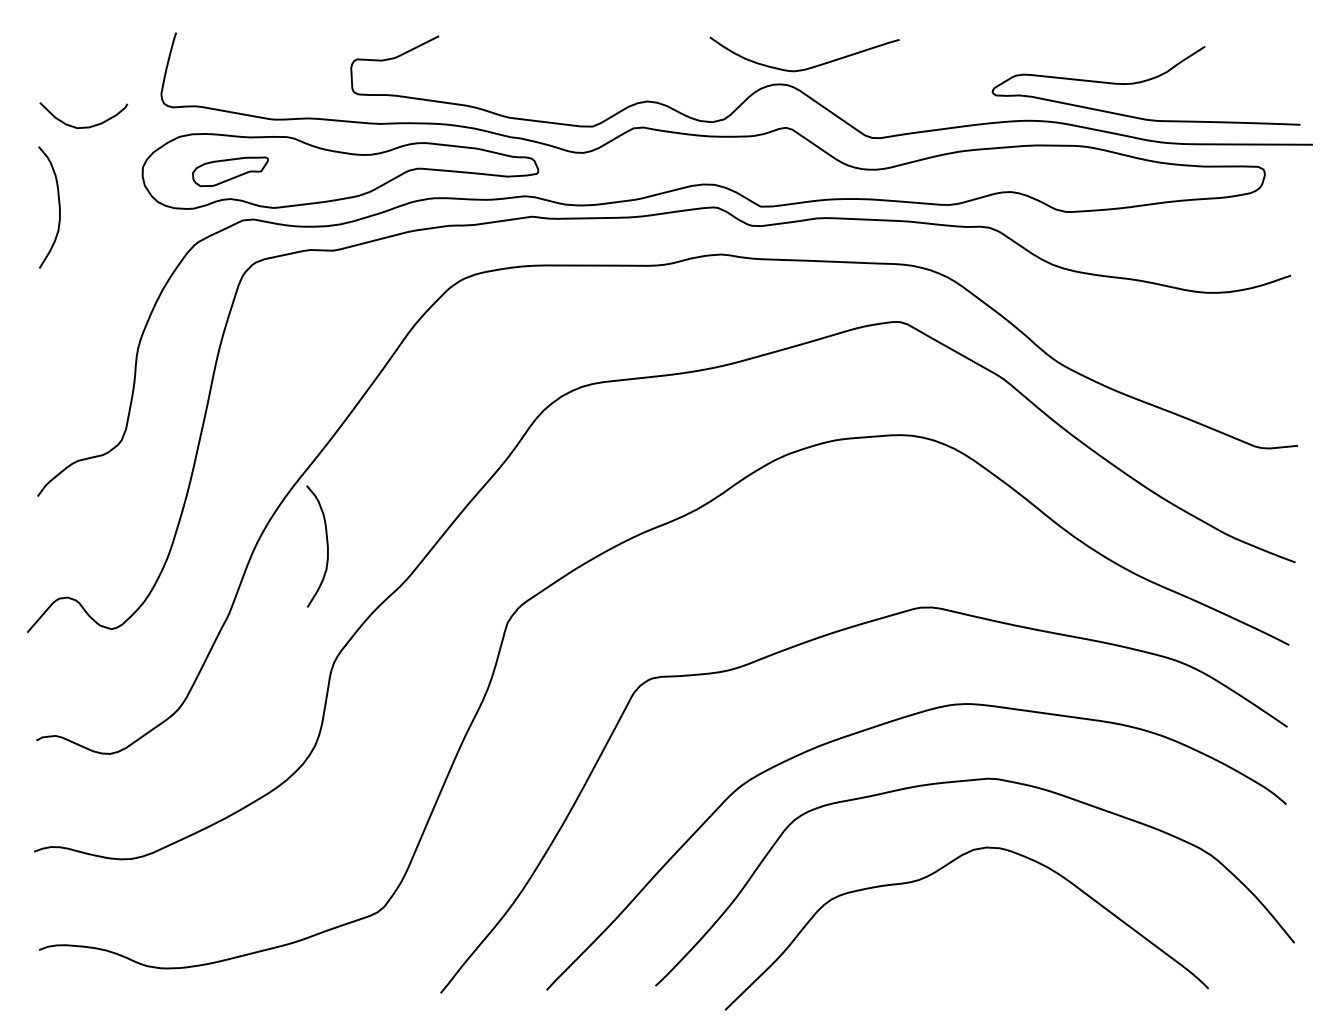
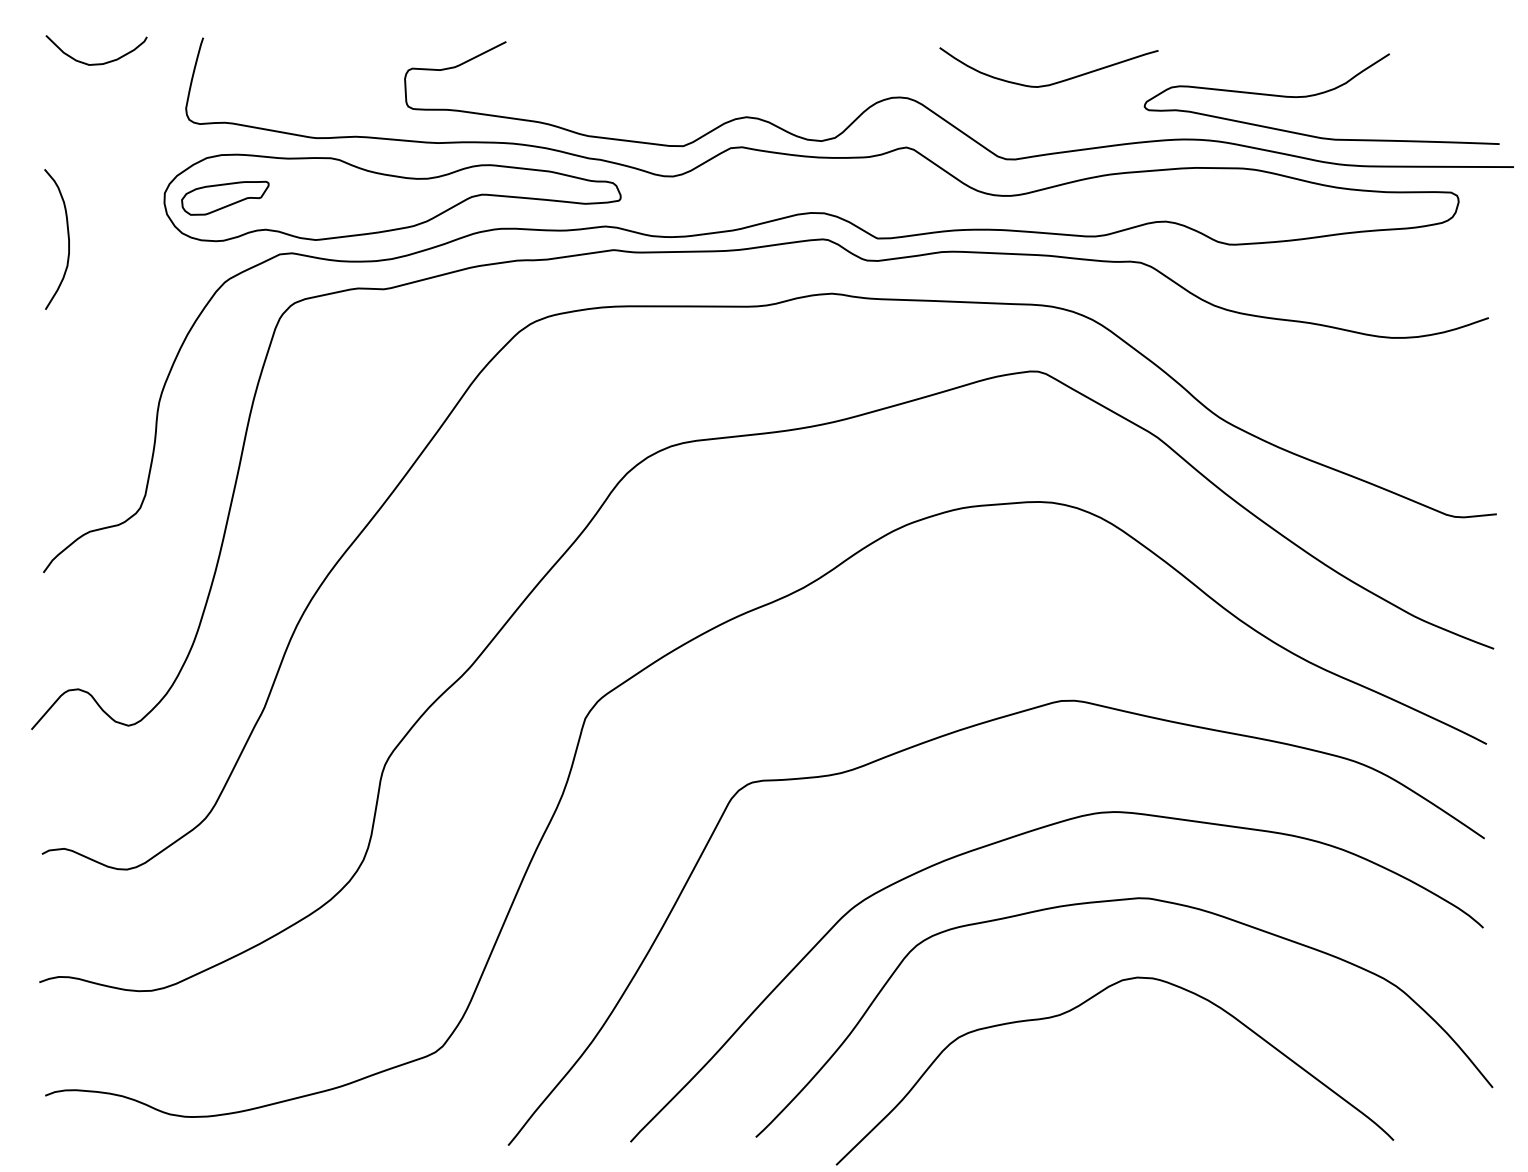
curve: (808, 67) -> (1053, 82), moved
curve: (83, 126) -> (96, 63), moved
part: (230, 171) -> (225, 197), moved
curve: (326, 545) -> (376, 629), removed

